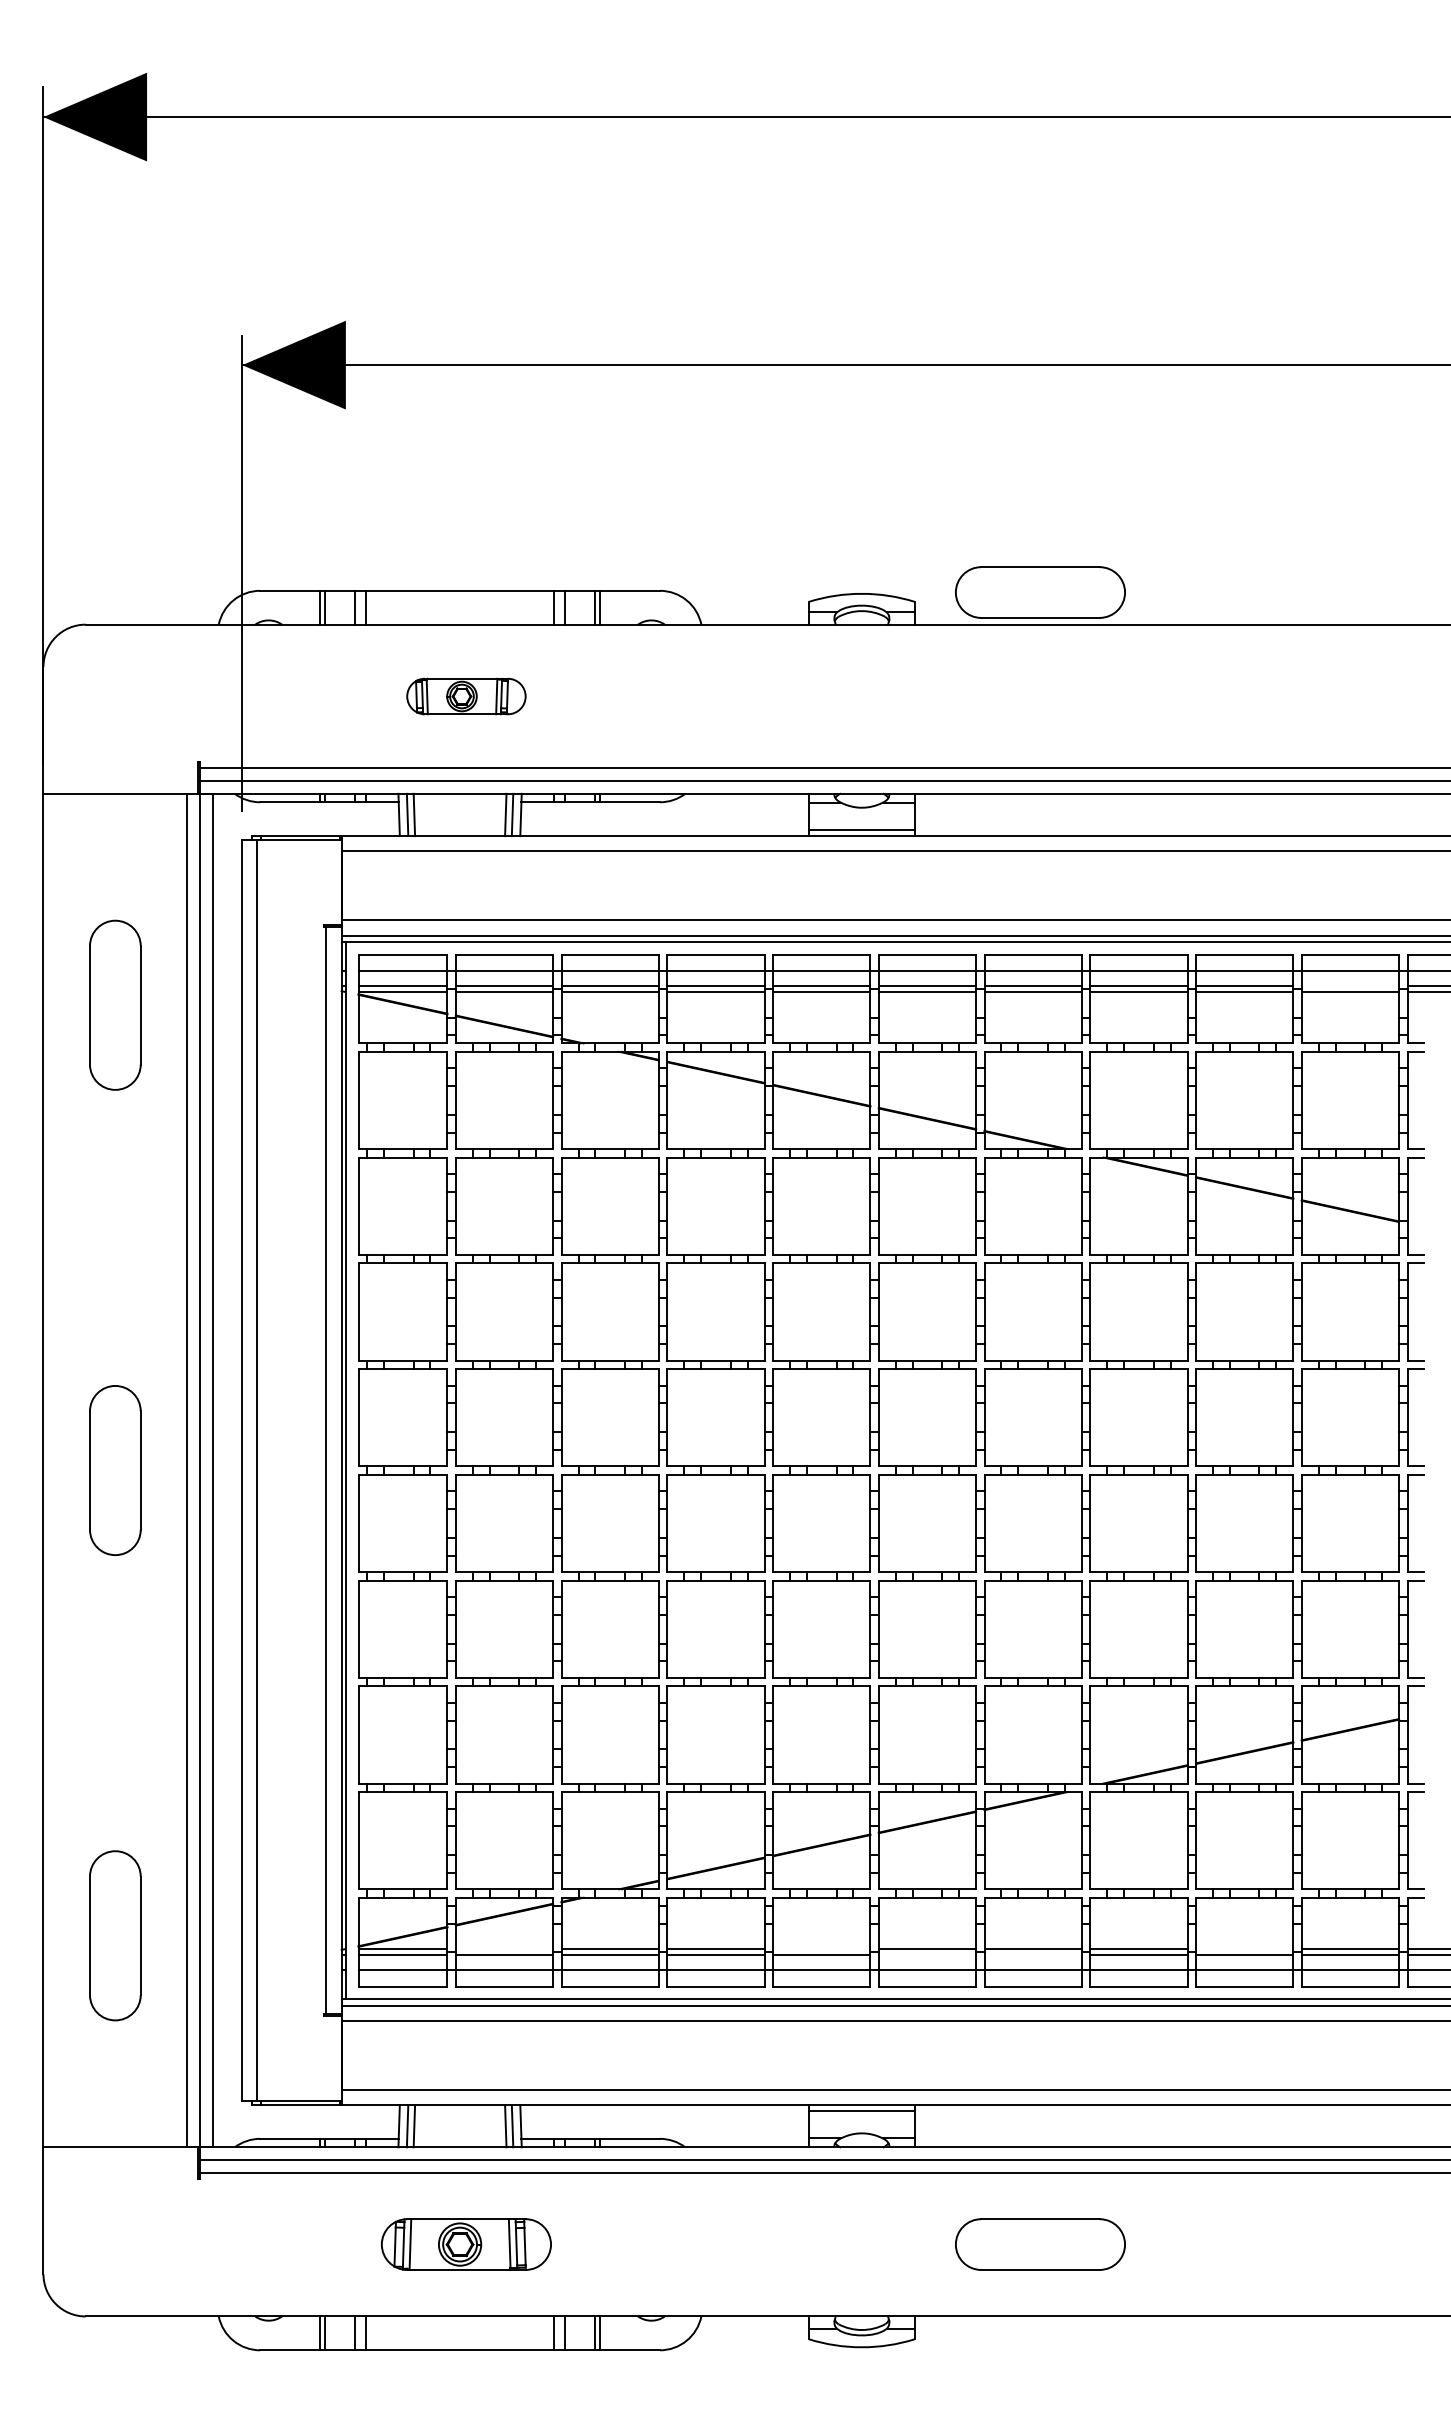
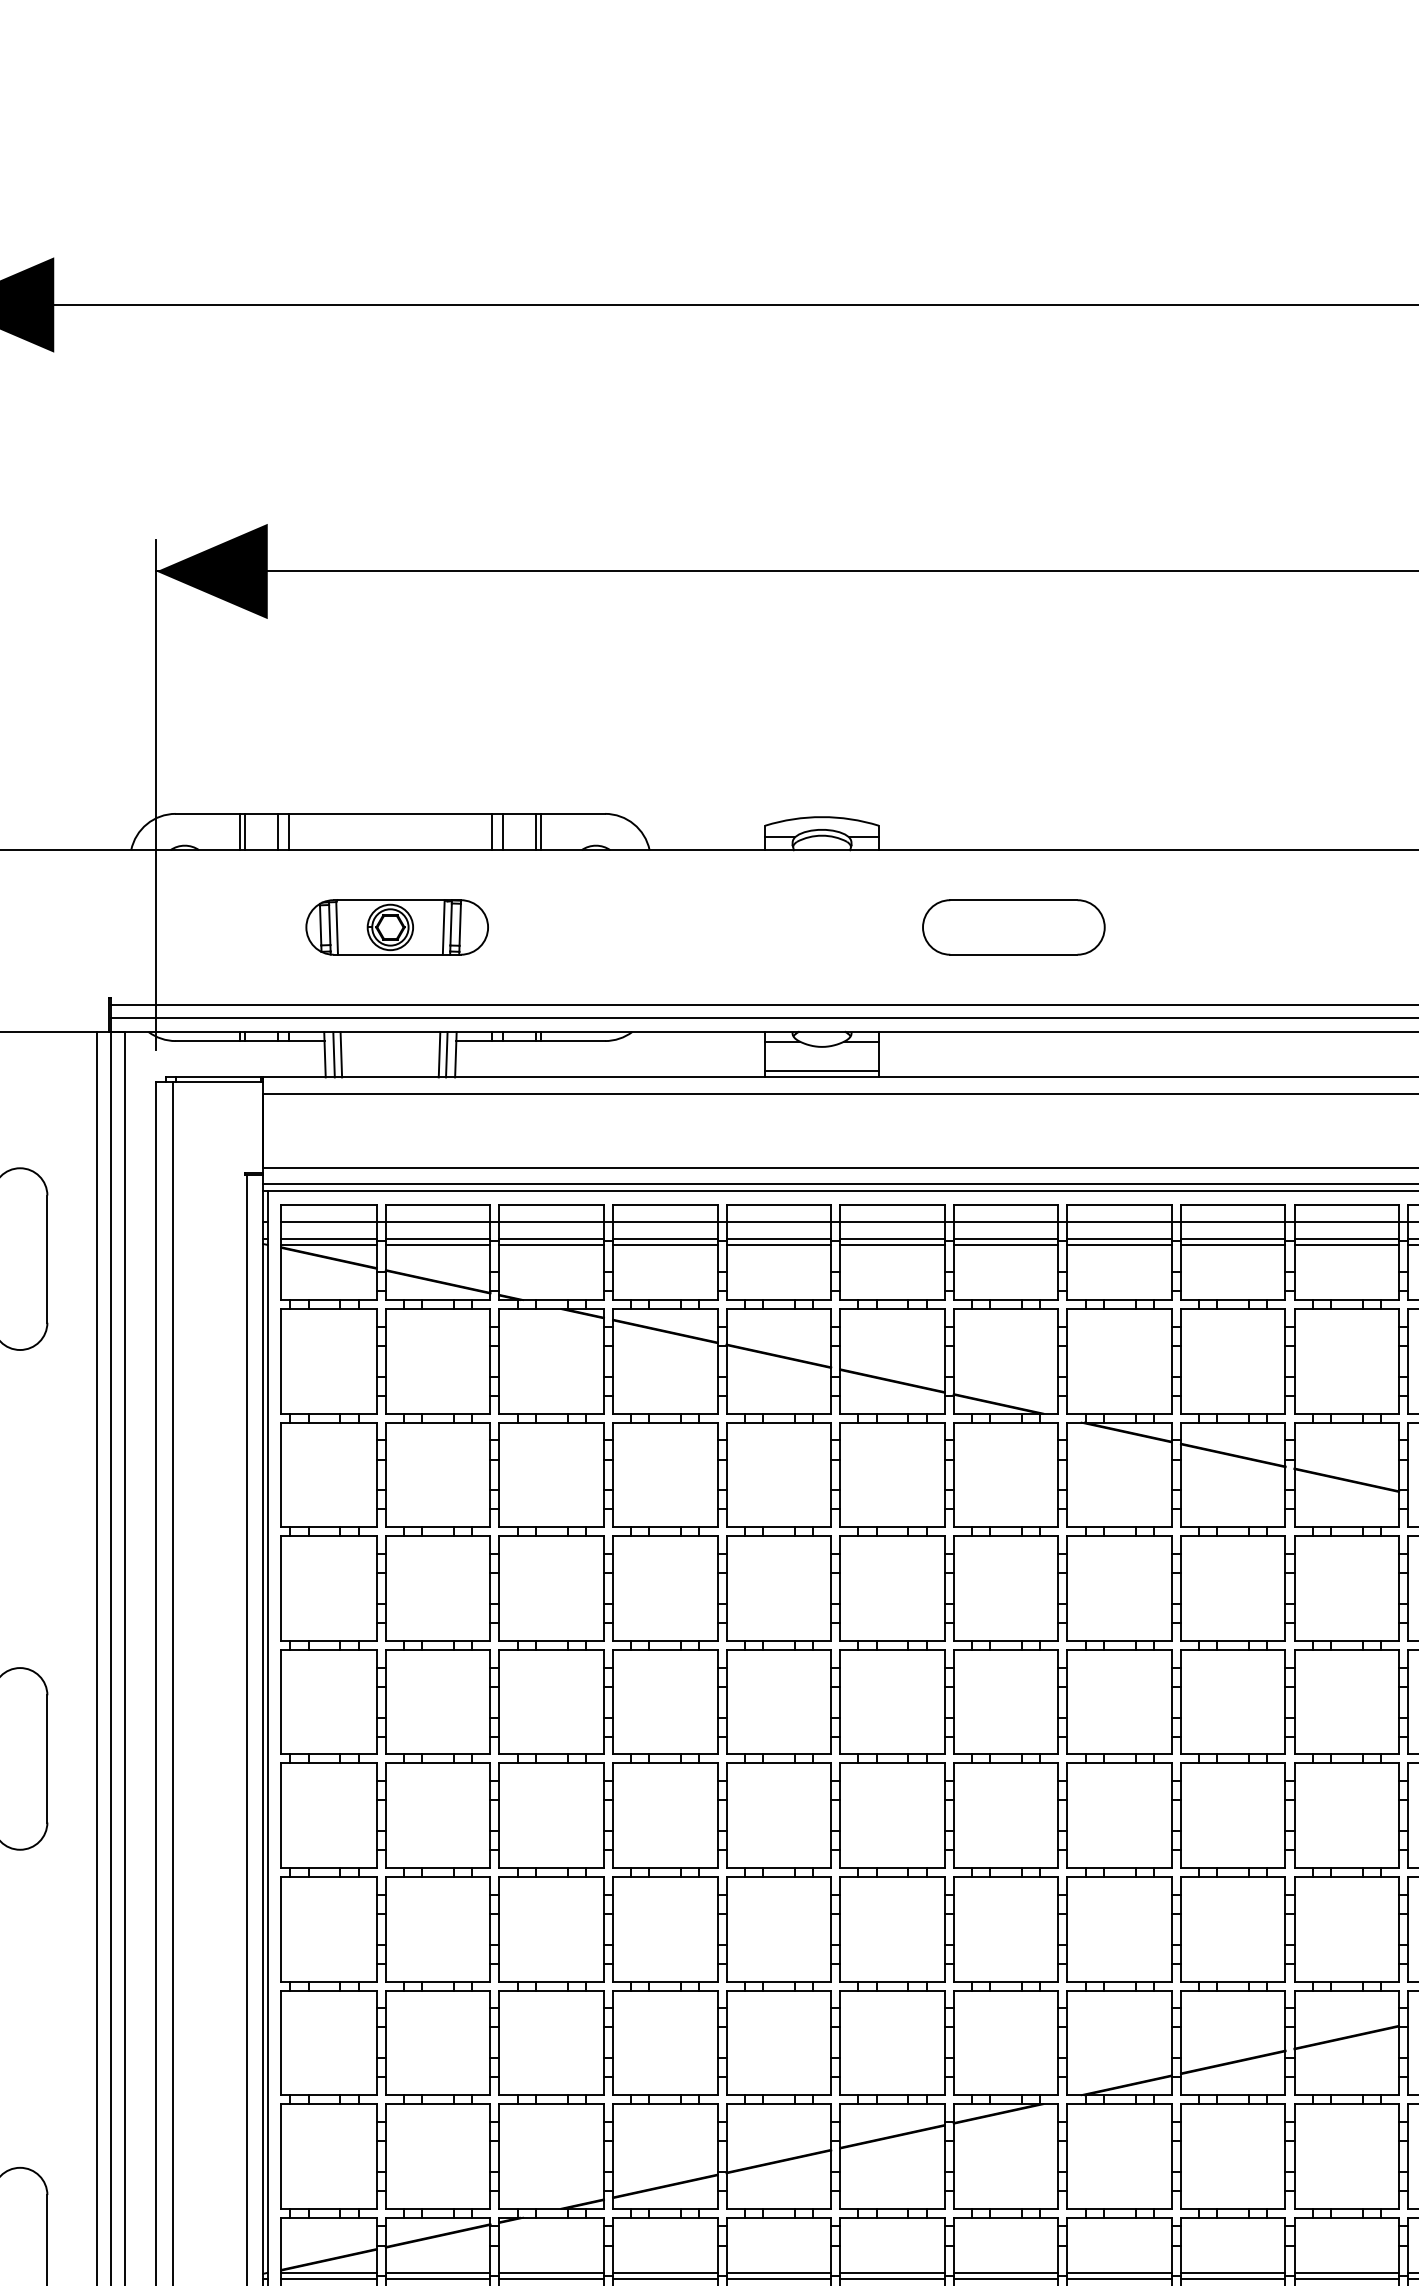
part: (1040, 592) -> (1013, 927), moved
part: (466, 696) -> (397, 927), size x1.43
line: (1350, 986) -> (1346, 1238), added
line: (504, 1948) -> (438, 2272), added
line: (821, 1948) -> (778, 2272), added
line: (1244, 1948) -> (1233, 2272), added
line: (927, 1954) -> (892, 2278), added
line: (1032, 1954) -> (1005, 2278), added

